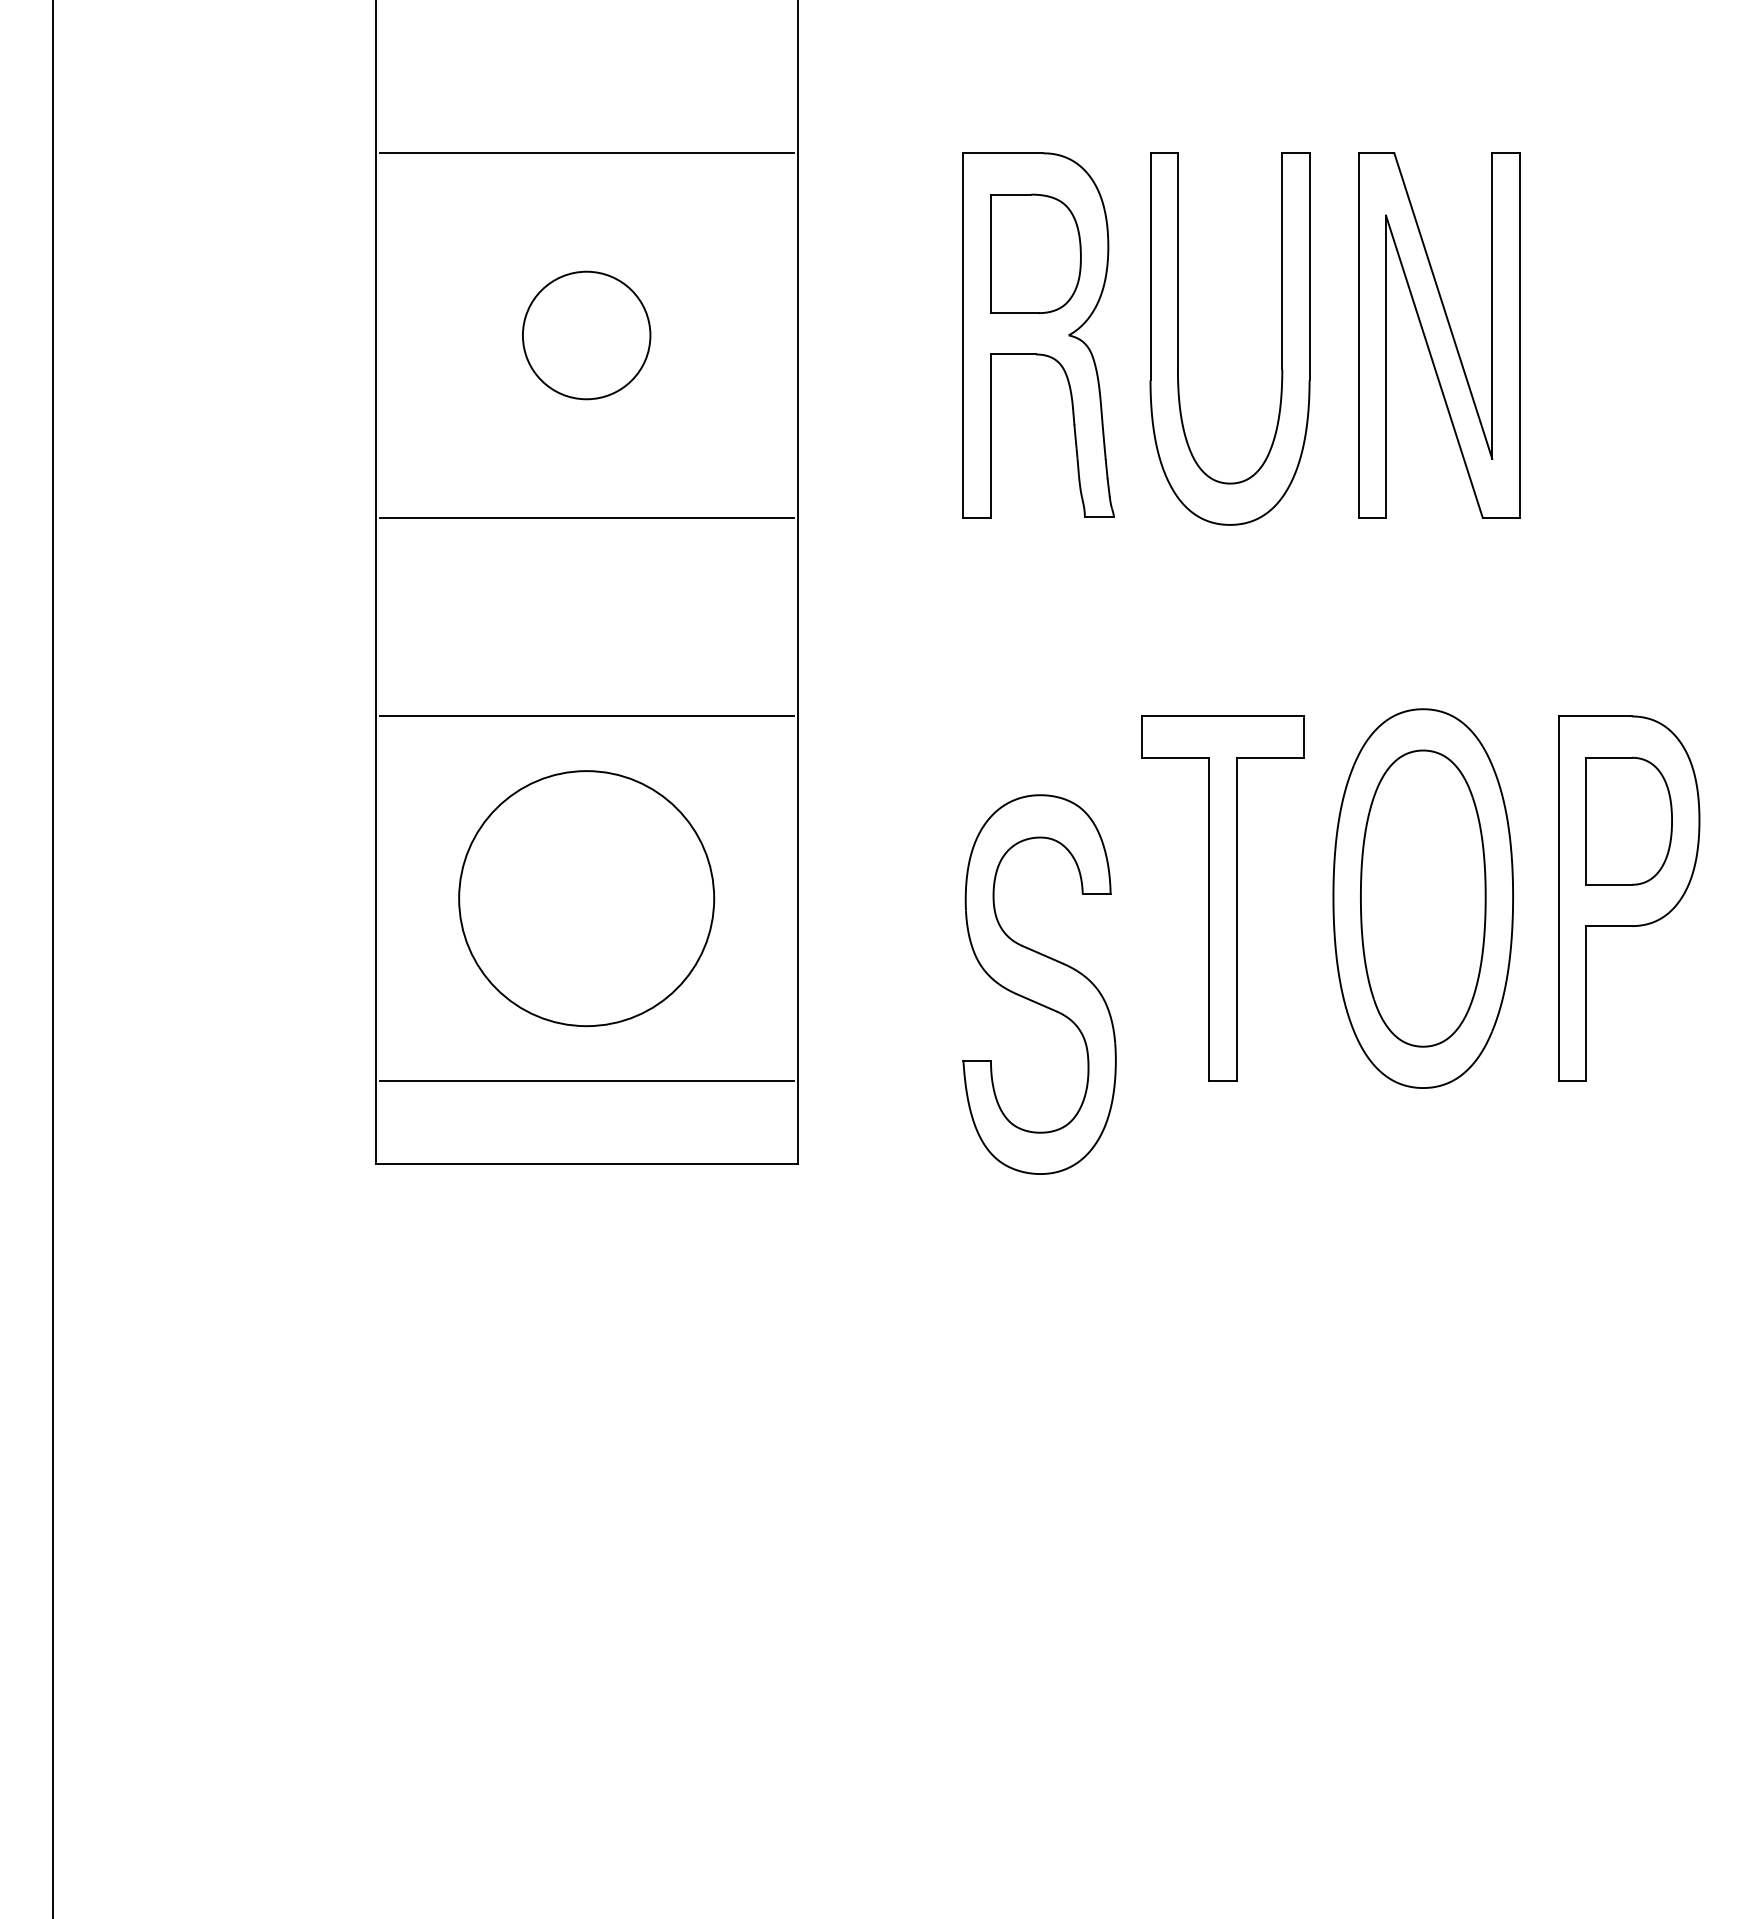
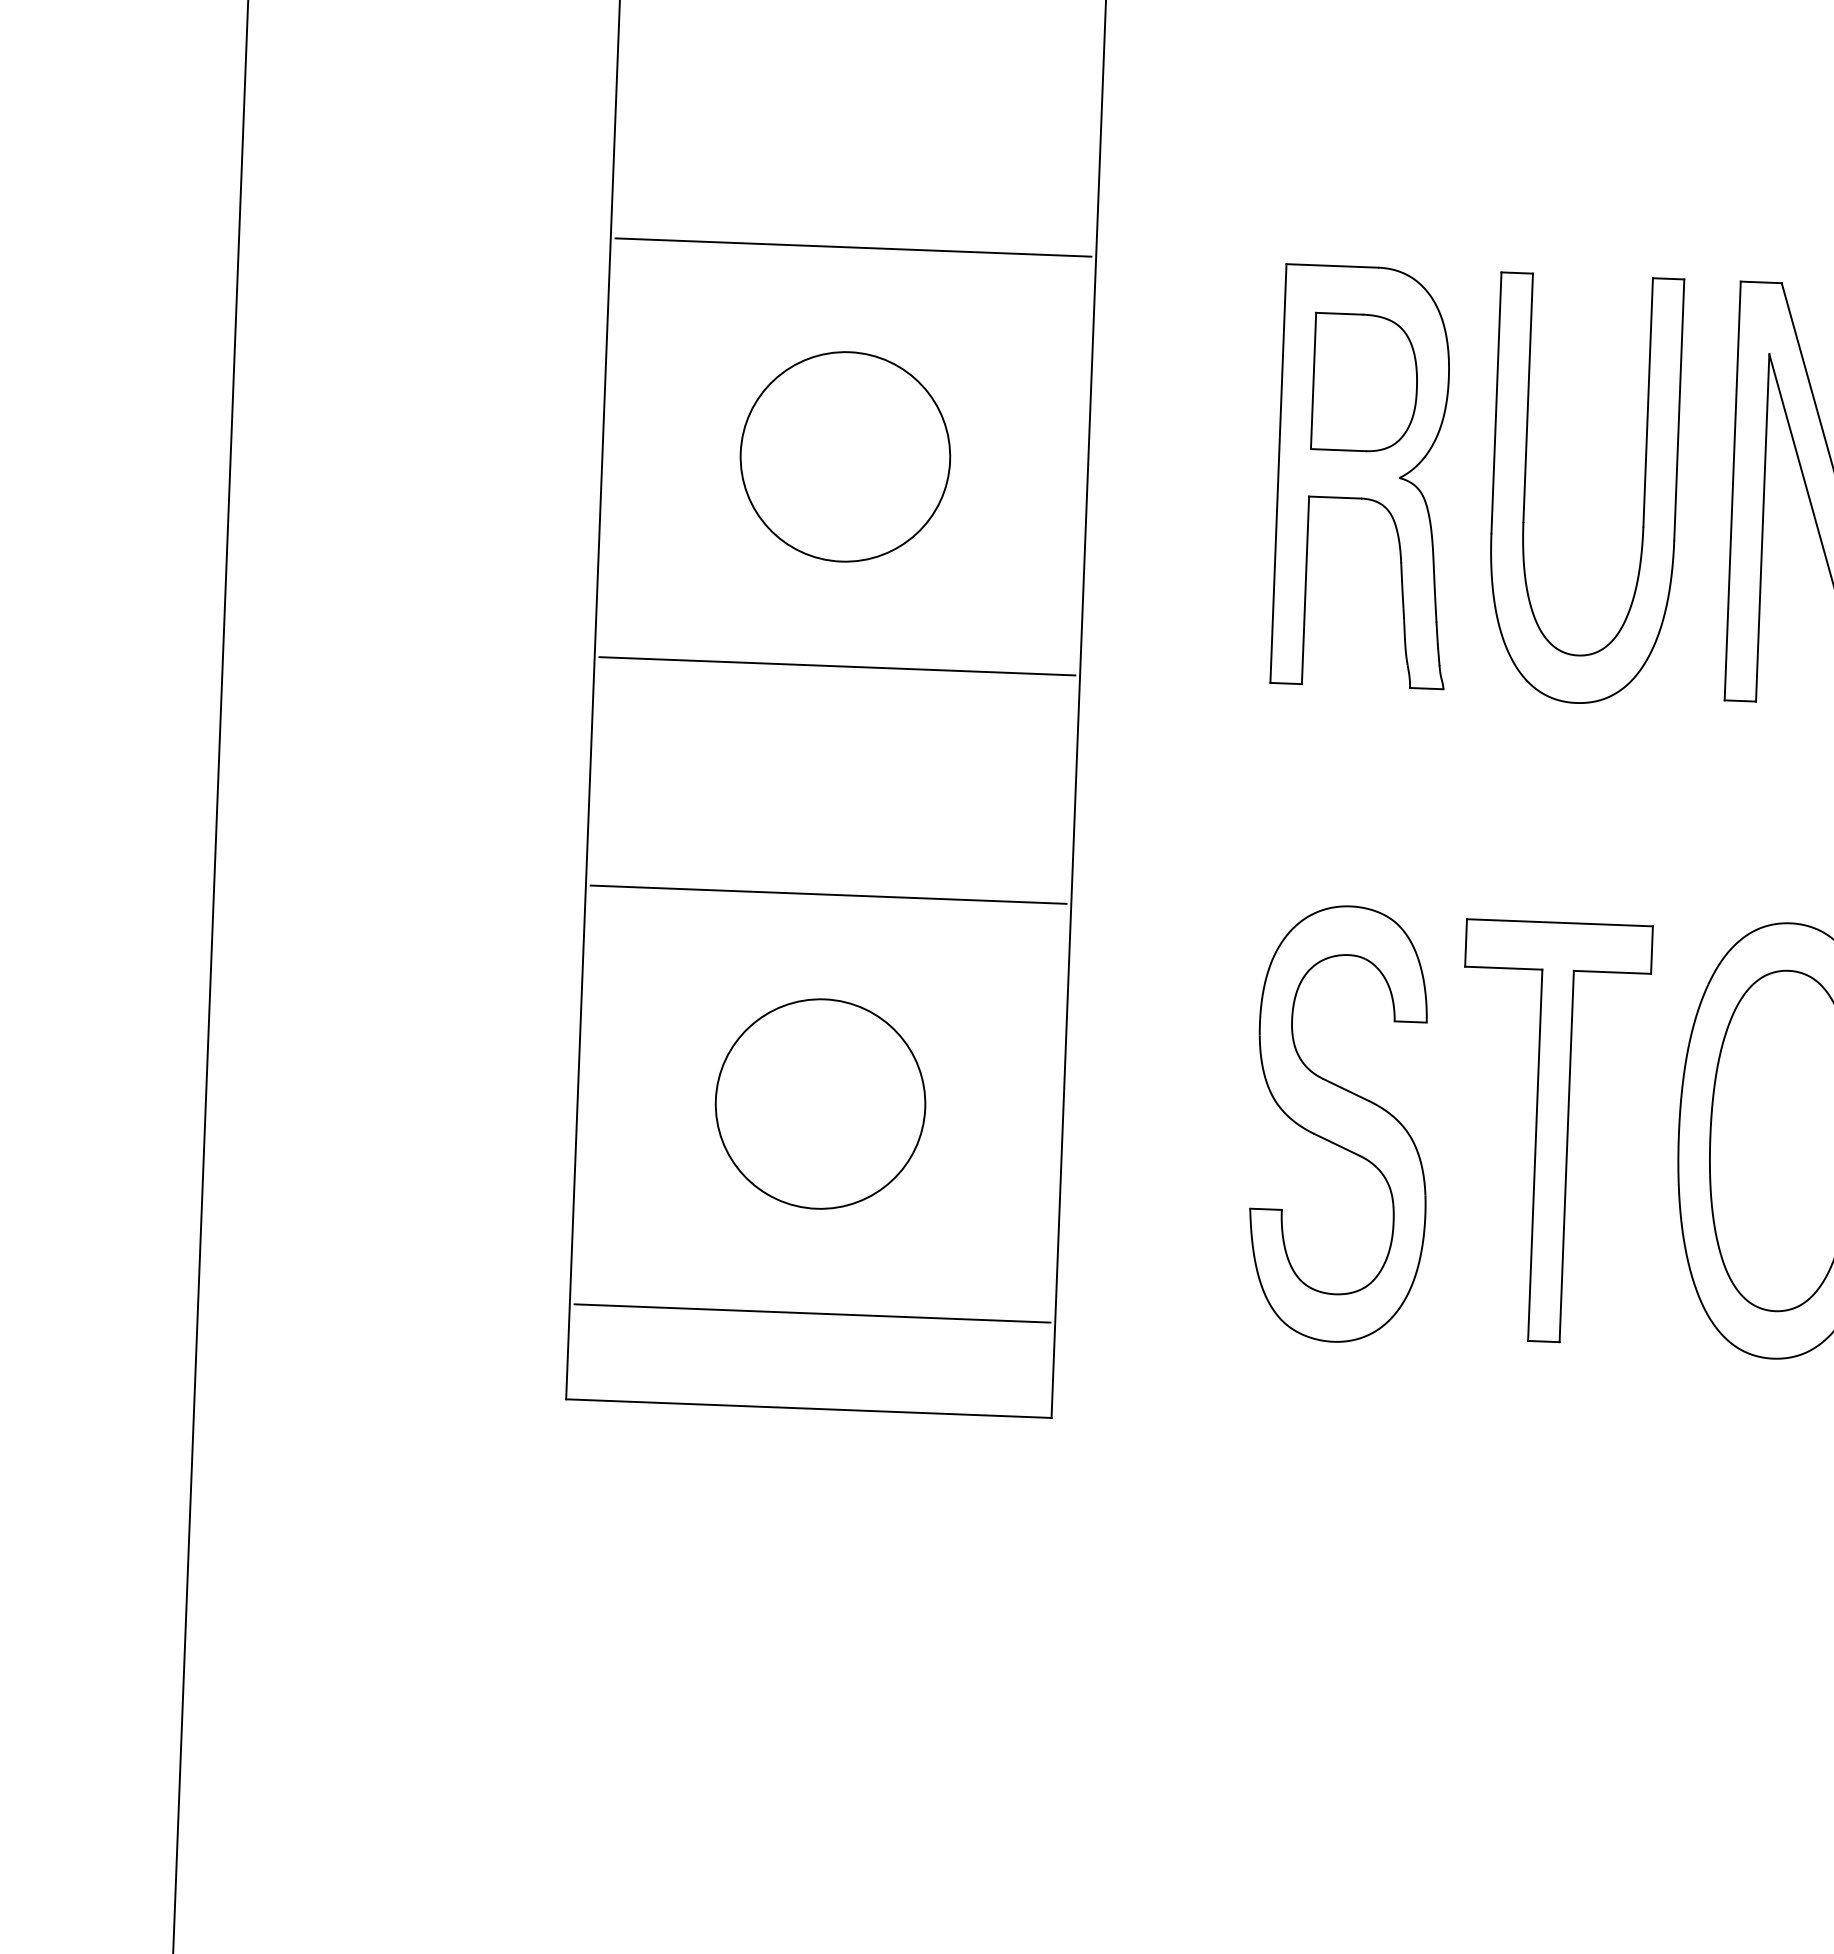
circle: (586, 335) -> (845, 456), size x1.43
circle: (586, 898) -> (820, 1103), size x0.71
part: (1039, 984) -> (1340, 1123), moved

